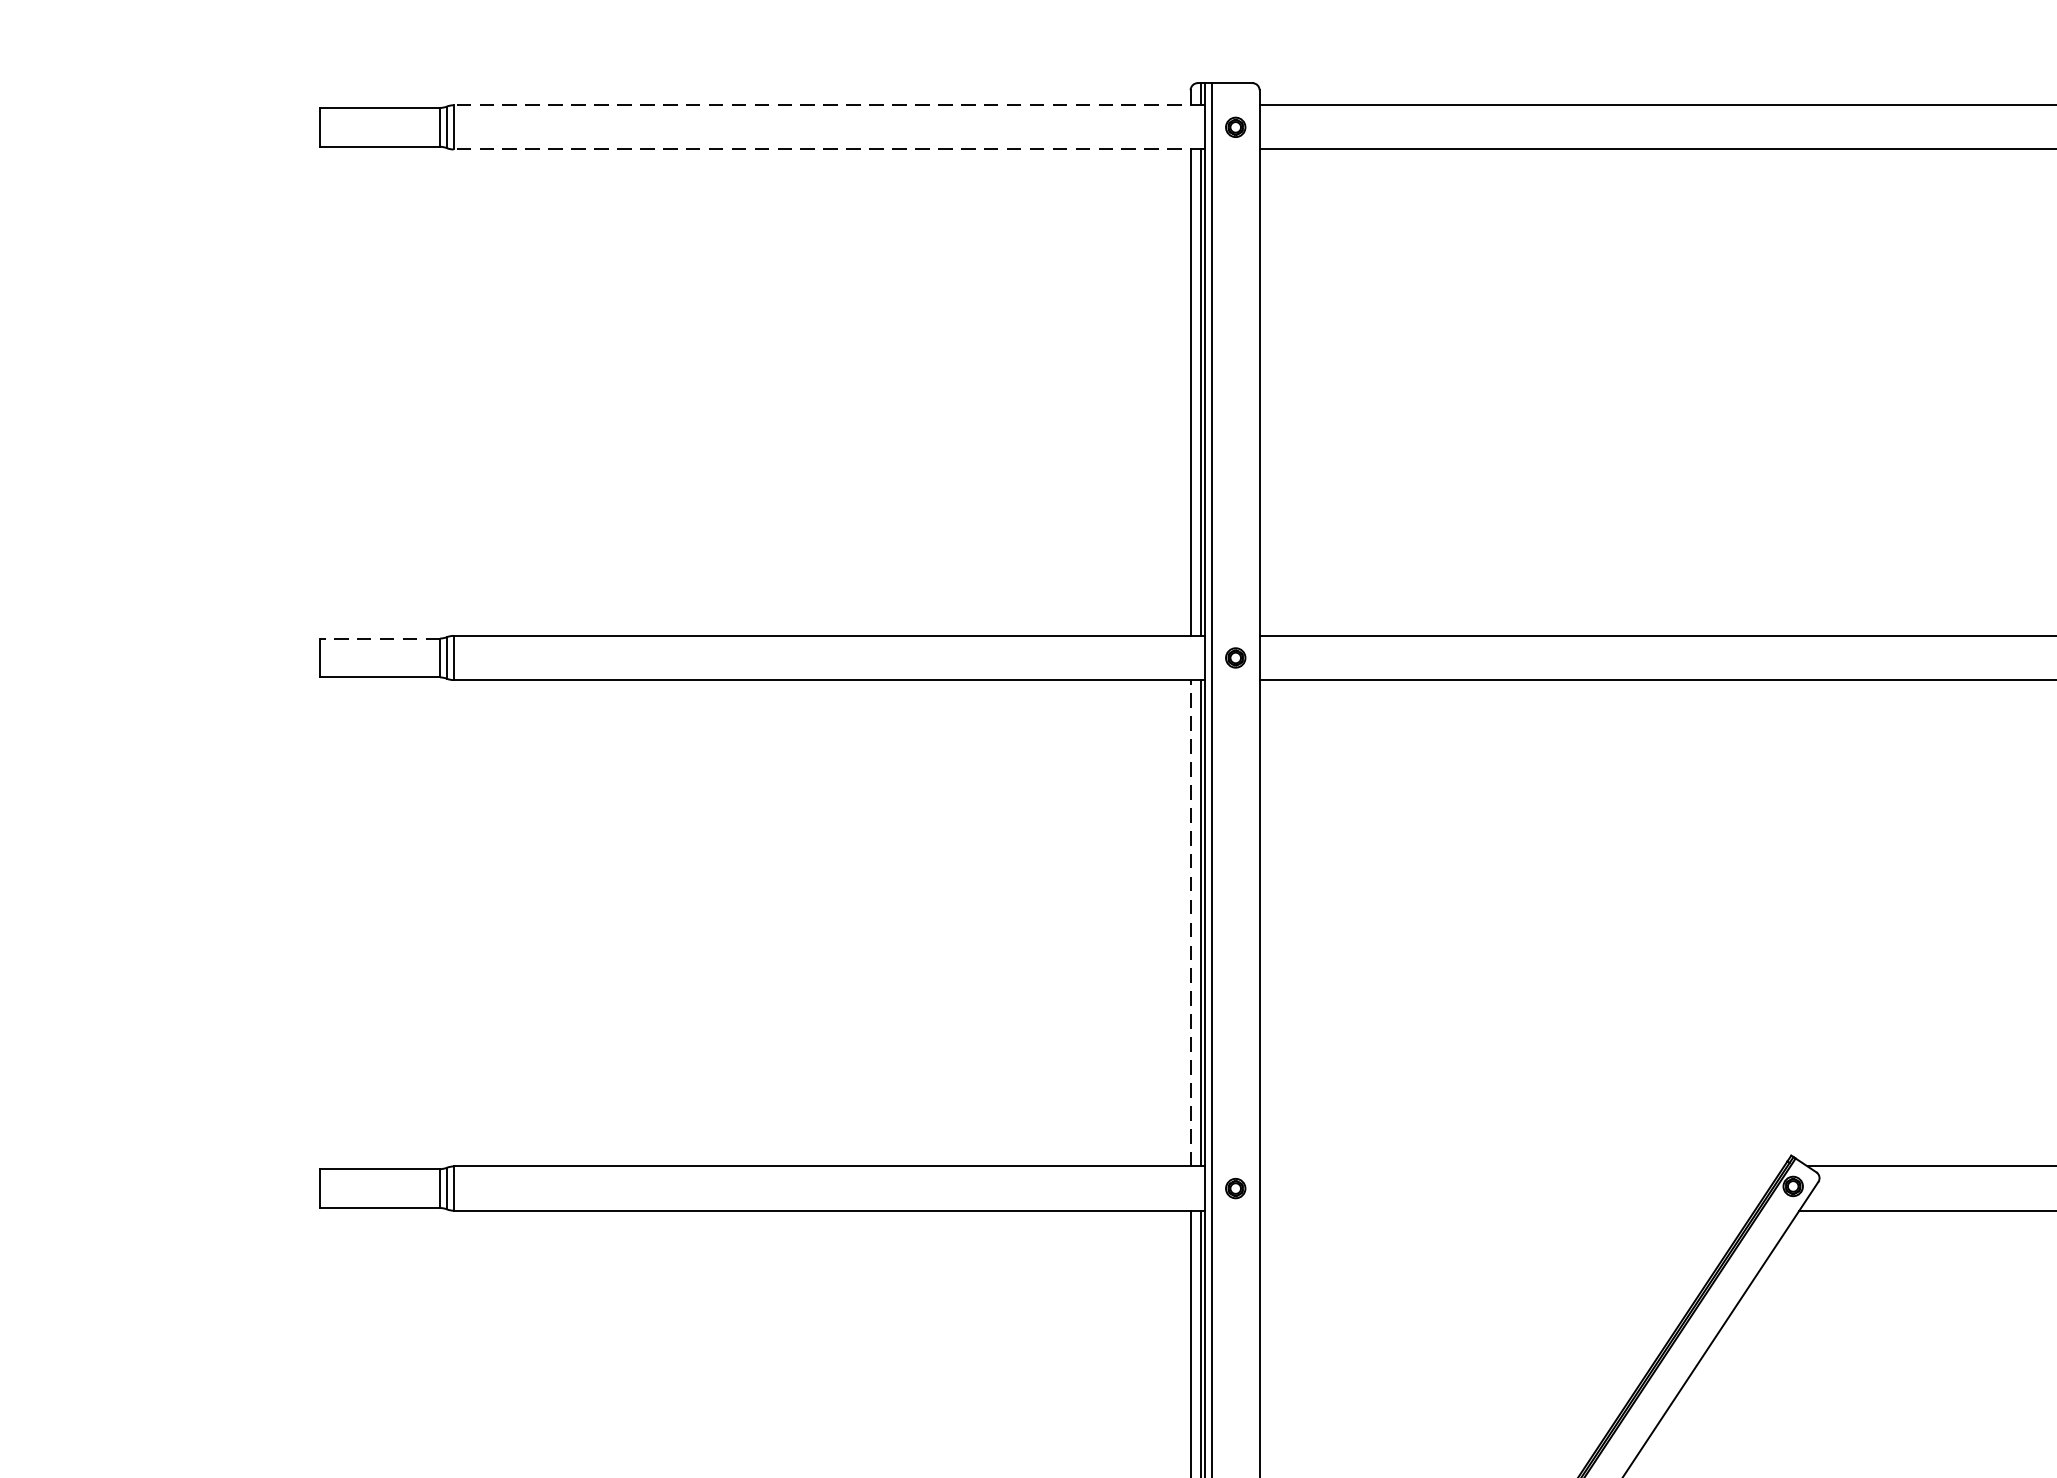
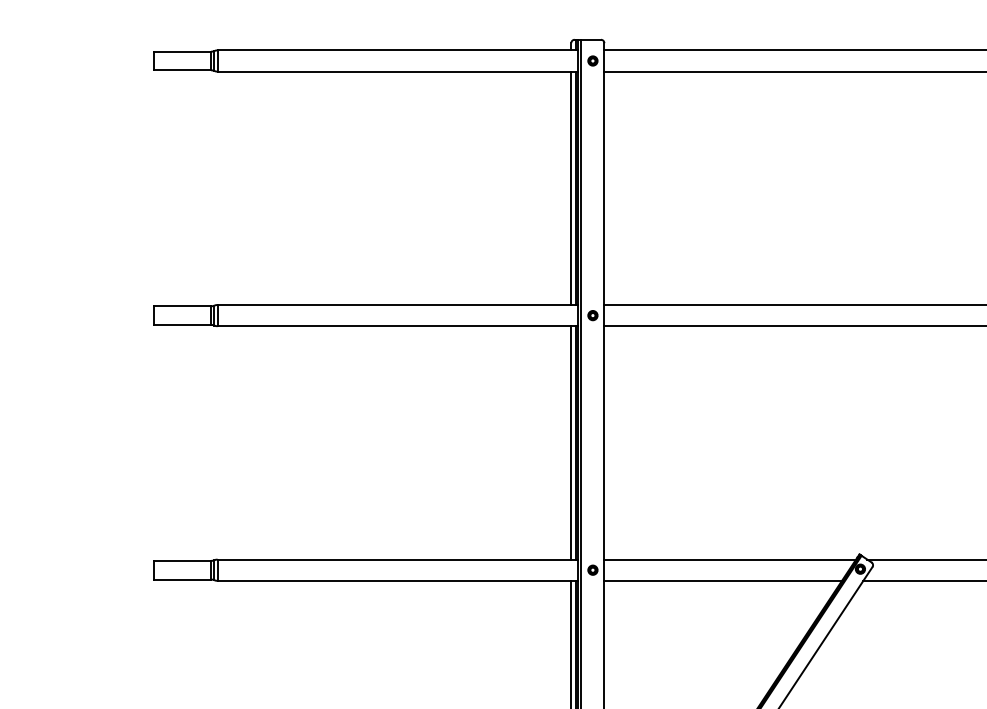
line: (828, 105) -> (397, 50), dashed -> solid
line: (828, 149) -> (397, 71), dashed -> solid
line: (380, 638) -> (182, 306), dashed -> solid
line: (1191, 922) -> (571, 442), dashed -> solid
line: (1522, 1166) -> (730, 559), added
line: (1507, 1209) -> (723, 580), added

